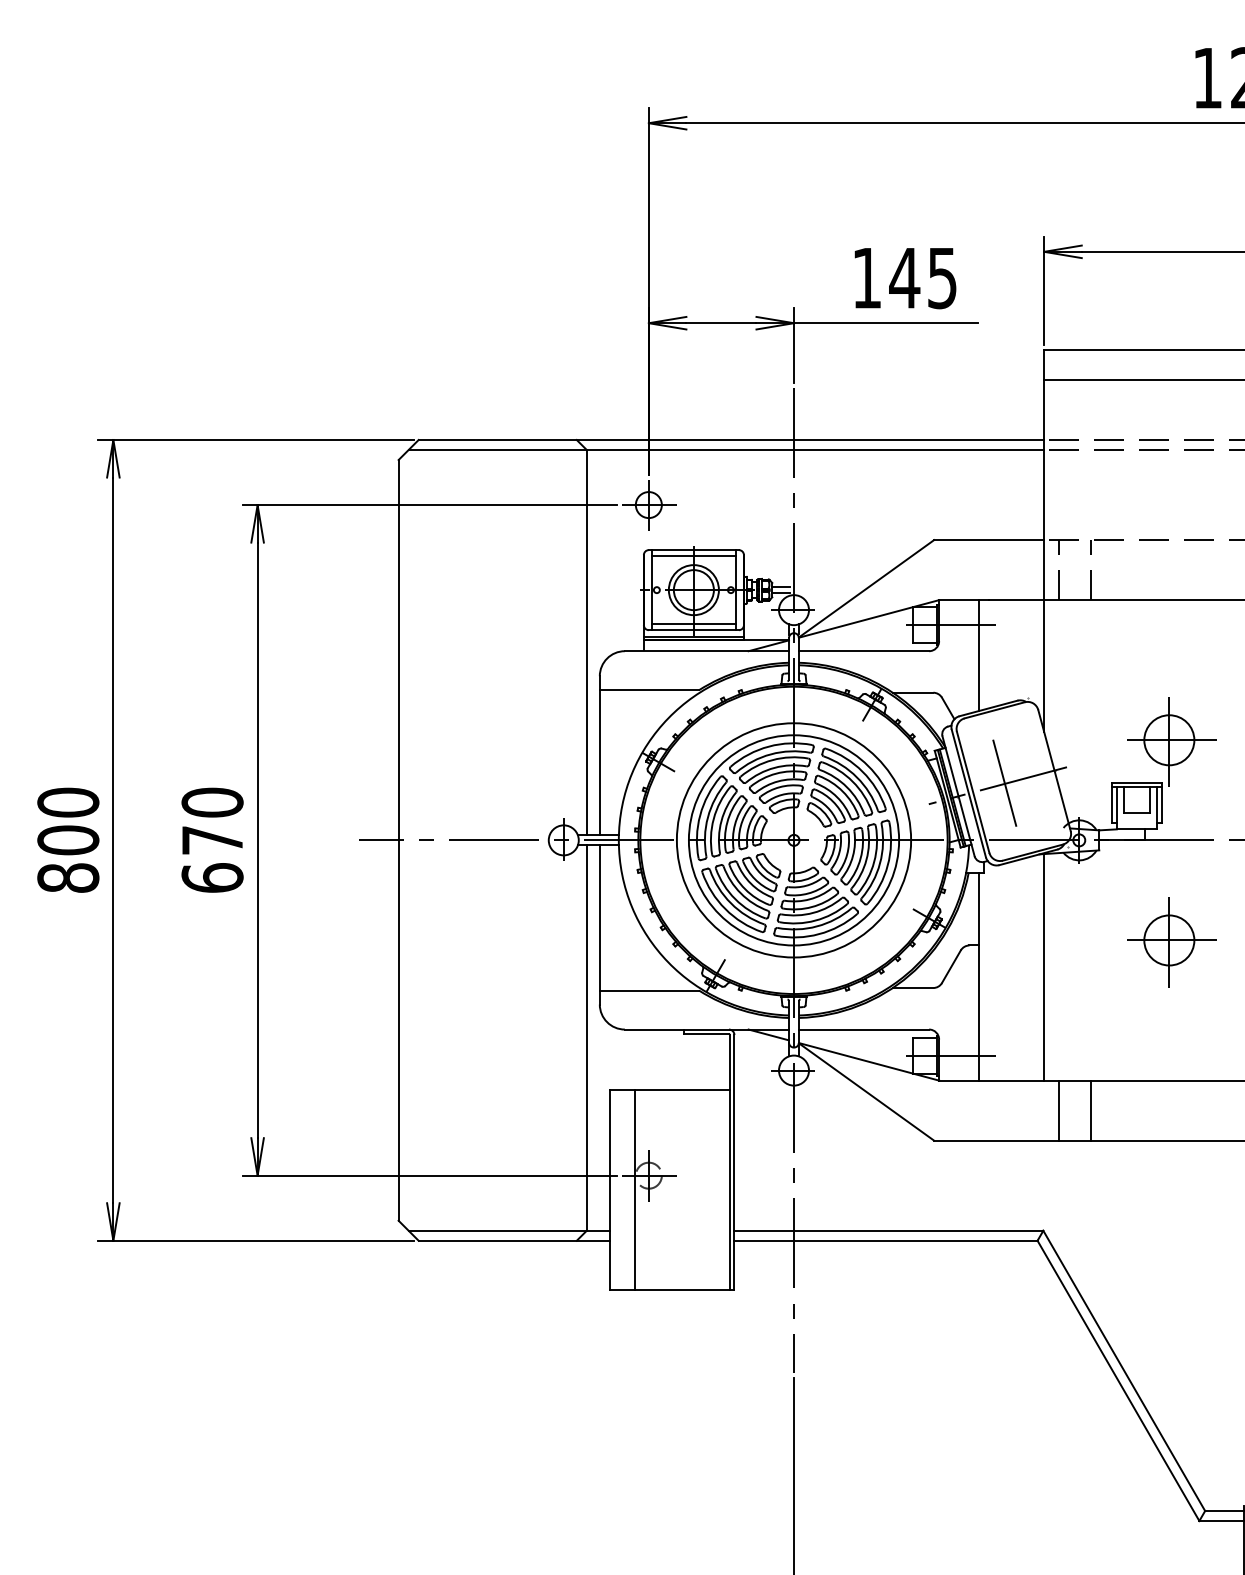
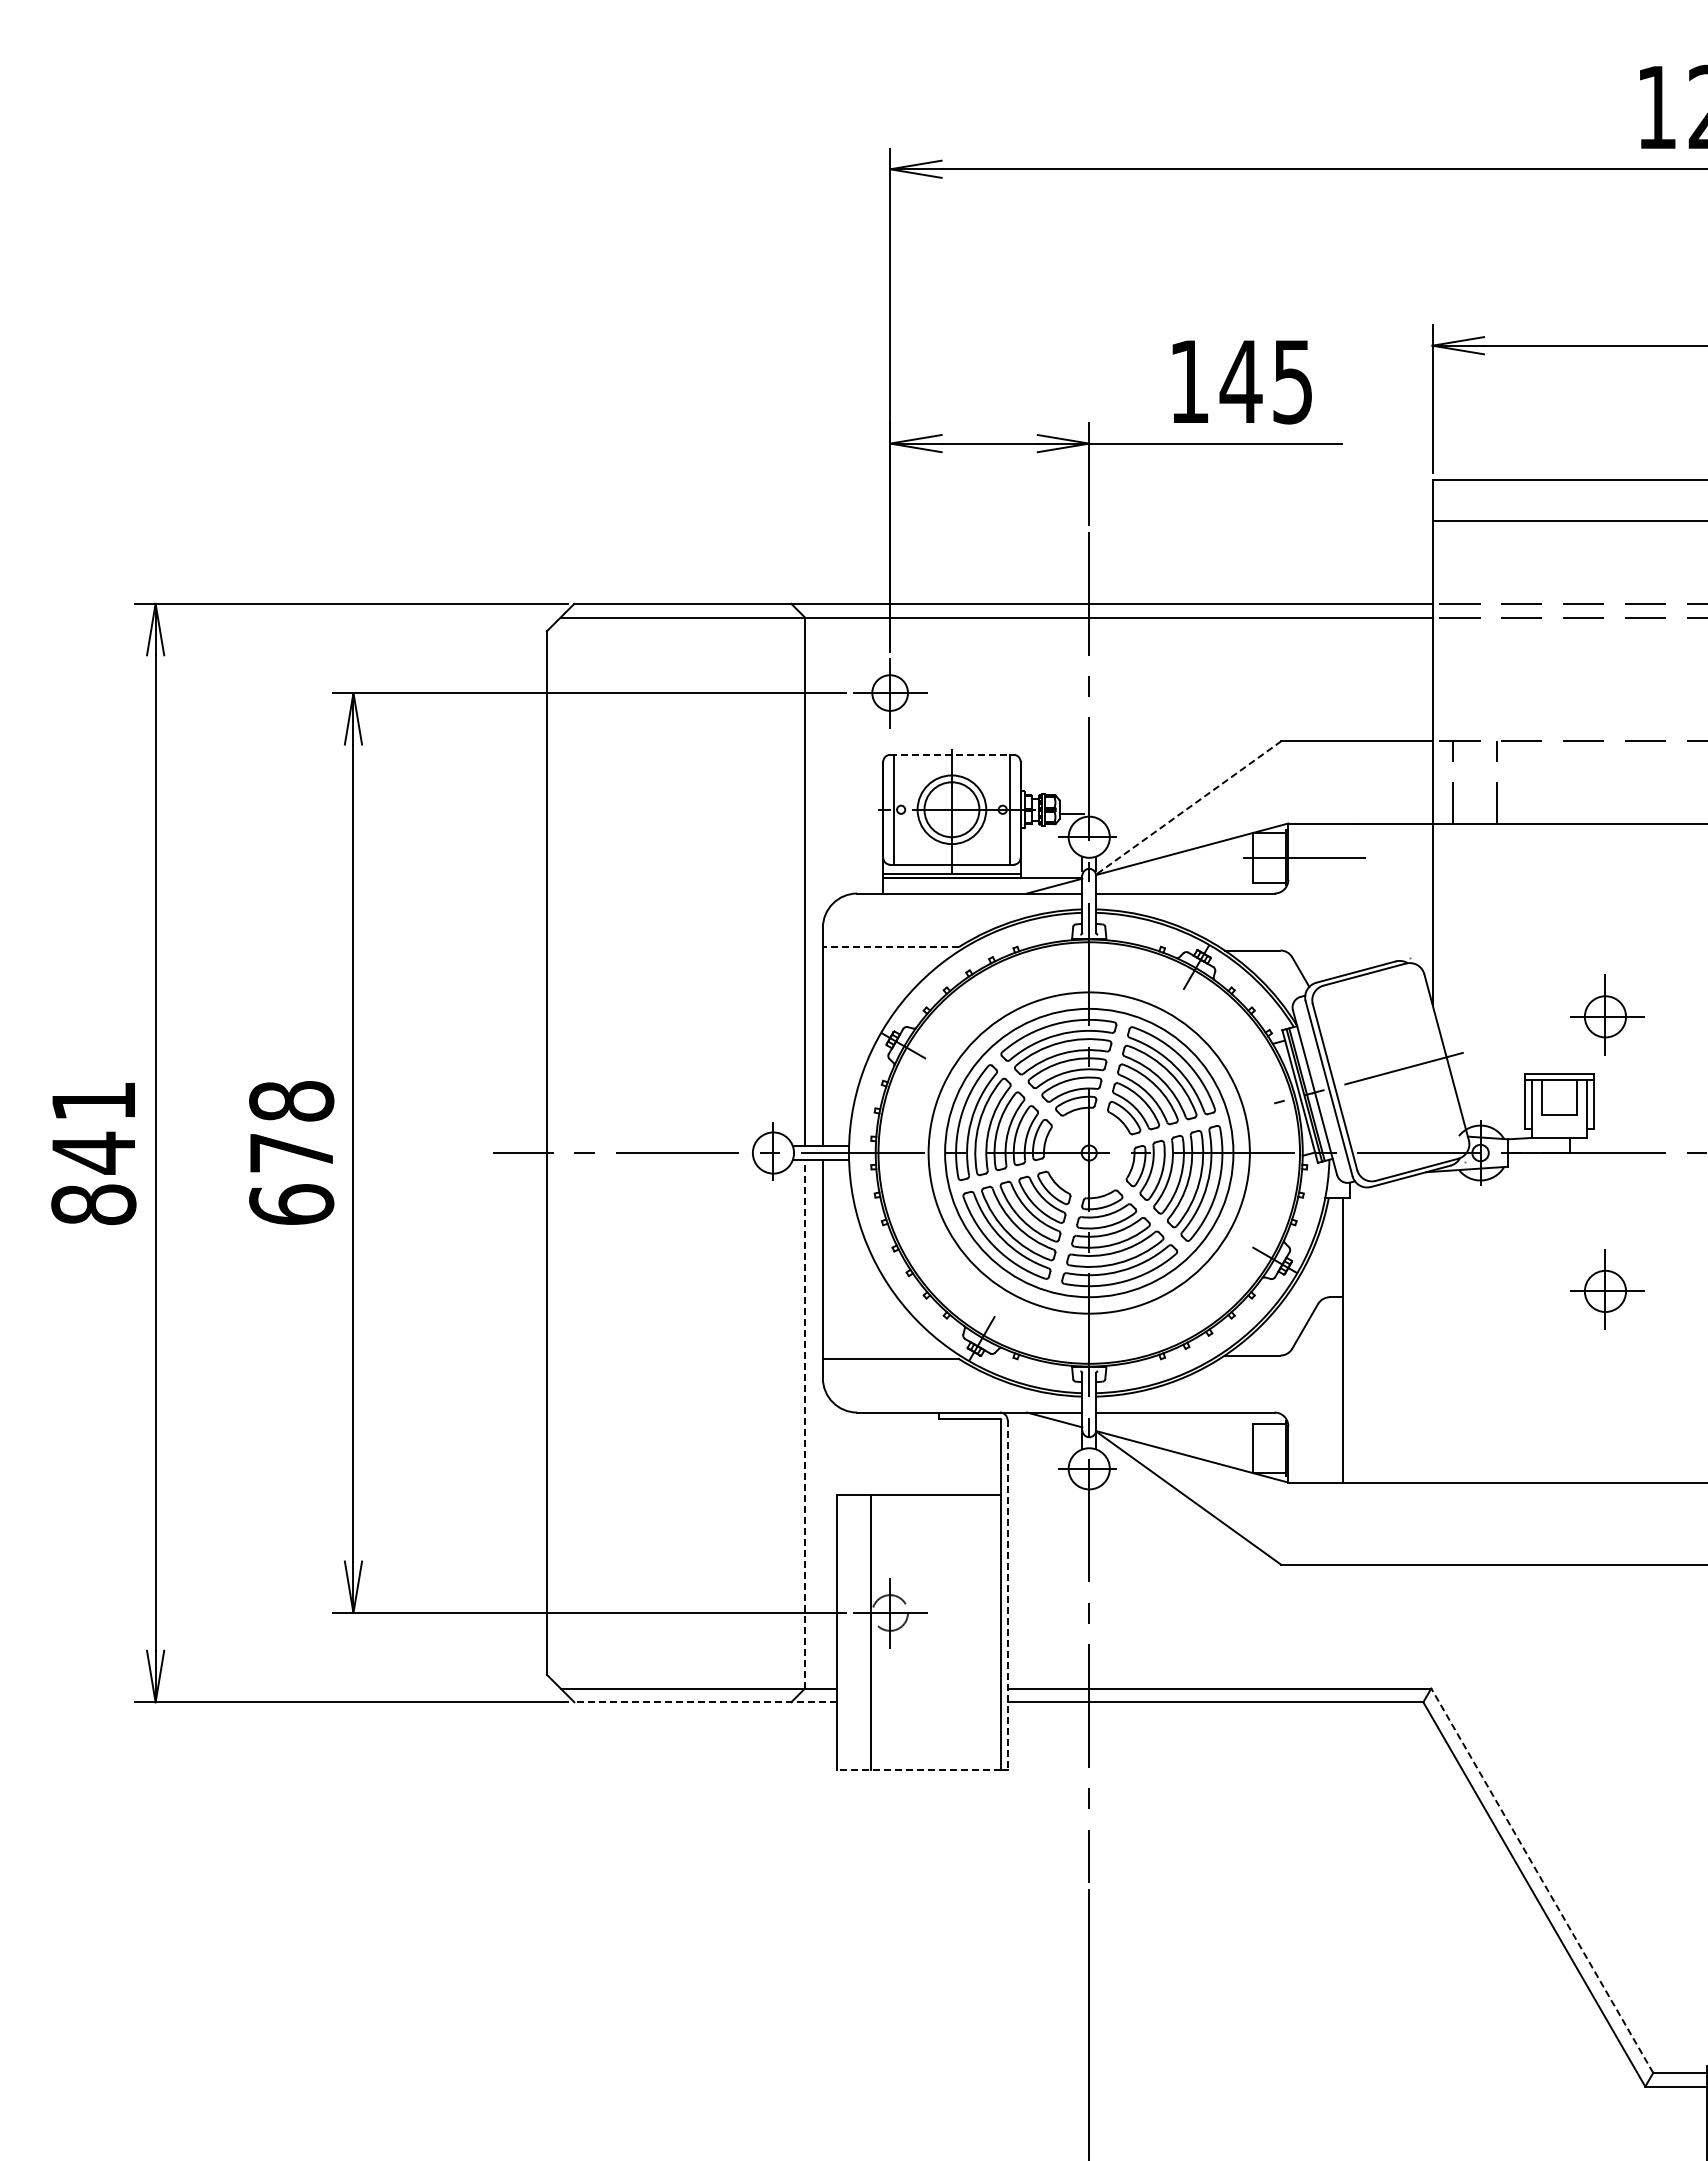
line: (693, 549) -> (951, 754), solid -> dashed
line: (693, 556) -> (951, 763), removed
line: (781, 587) -> (1071, 805), removed
line: (866, 589) -> (1188, 808), solid -> dashed
line: (693, 624) -> (951, 856), removed
line: (979, 655) -> (1343, 899), removed
line: (649, 690) -> (890, 947), solid -> dashed
part: (1171, 742) -> (1607, 1018), size x0.6
line: (1004, 783) -> (1378, 1074), removed
text: (212, 802) -> (291, 1100), 670 -> 678
text: (68, 821) -> (93, 1127), 800 -> 841
part: (1171, 942) -> (1607, 1292), size x0.6
line: (1044, 966) -> (1432, 1326), removed
line: (587, 1037) -> (805, 1423), solid -> dashed
line: (946, 1055) -> (1298, 1448), removed
line: (1059, 1110) -> (1453, 1523), removed
line: (1091, 1110) -> (1497, 1523), removed
line: (734, 1162) -> (1007, 1594), solid -> dashed
line: (514, 1240) -> (705, 1702), solid -> dashed
line: (669, 1289) -> (918, 1769), solid -> dashed
line: (1124, 1370) -> (1542, 1880), solid -> dashed

